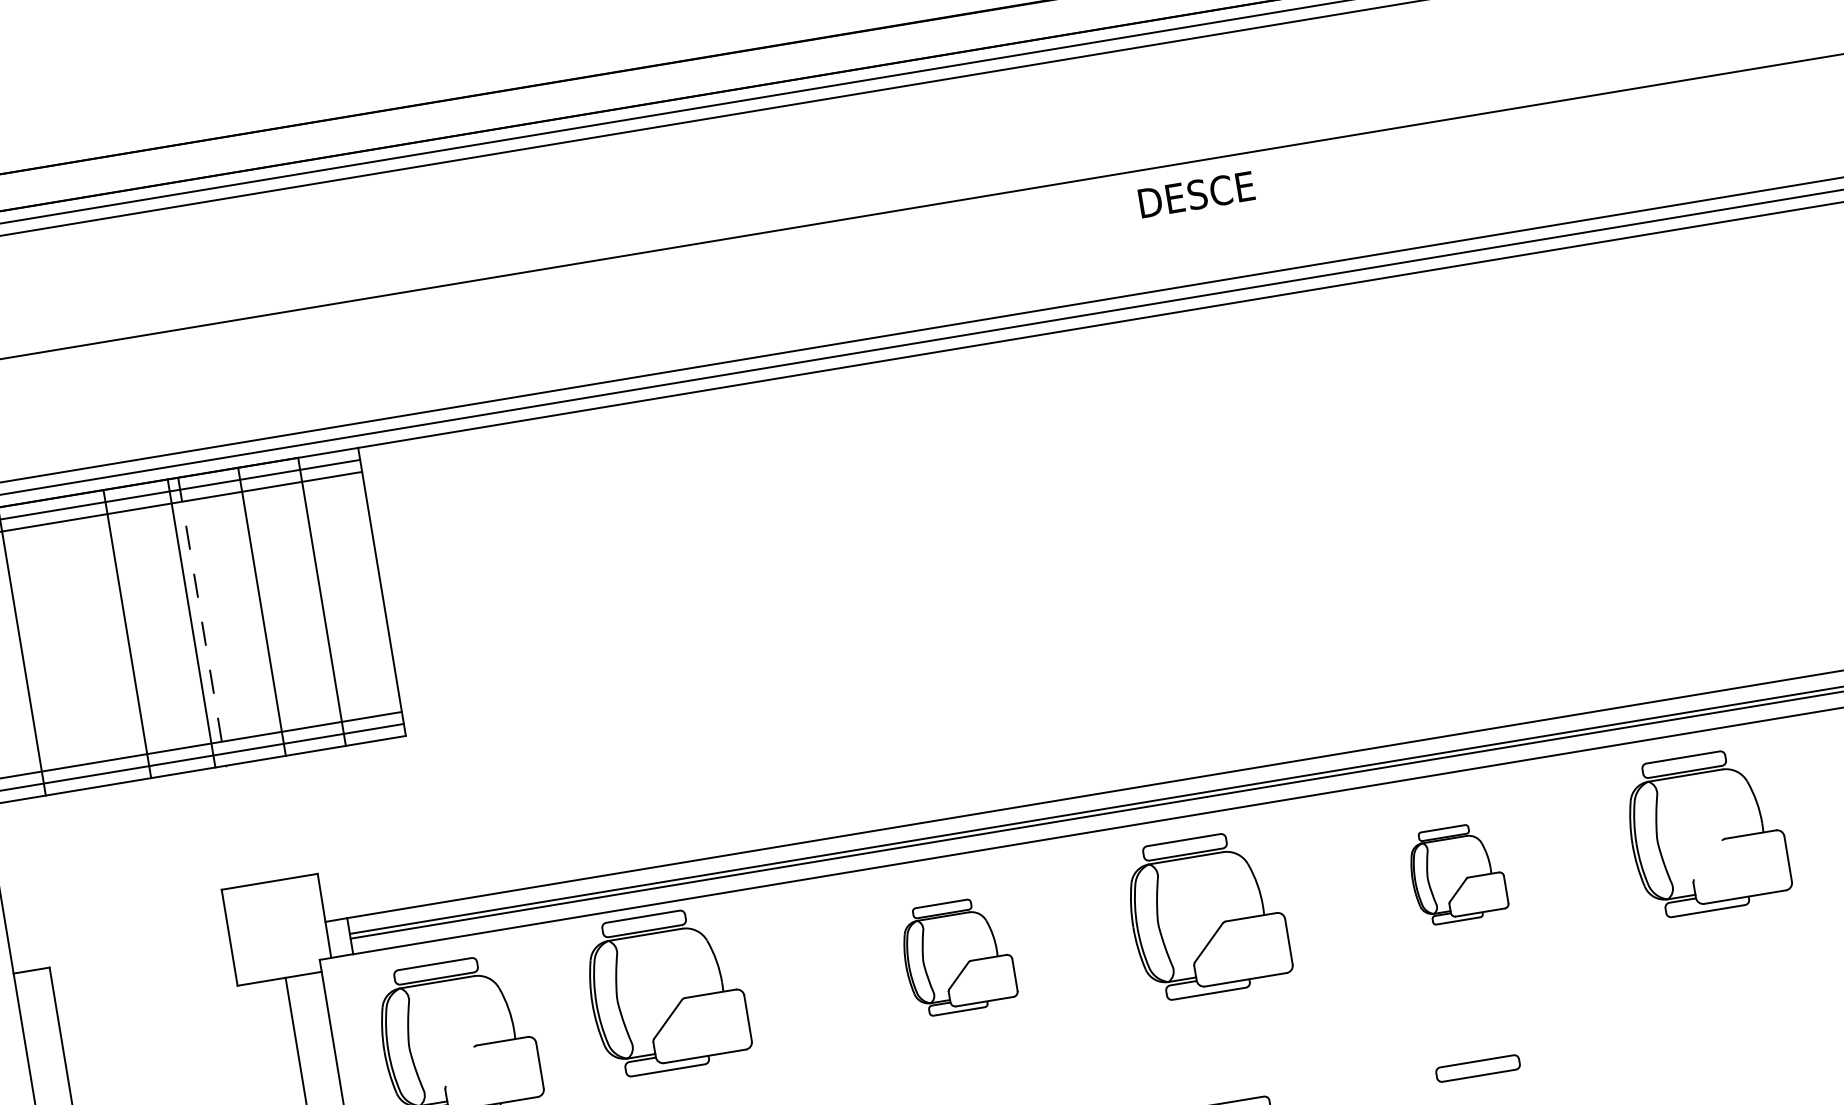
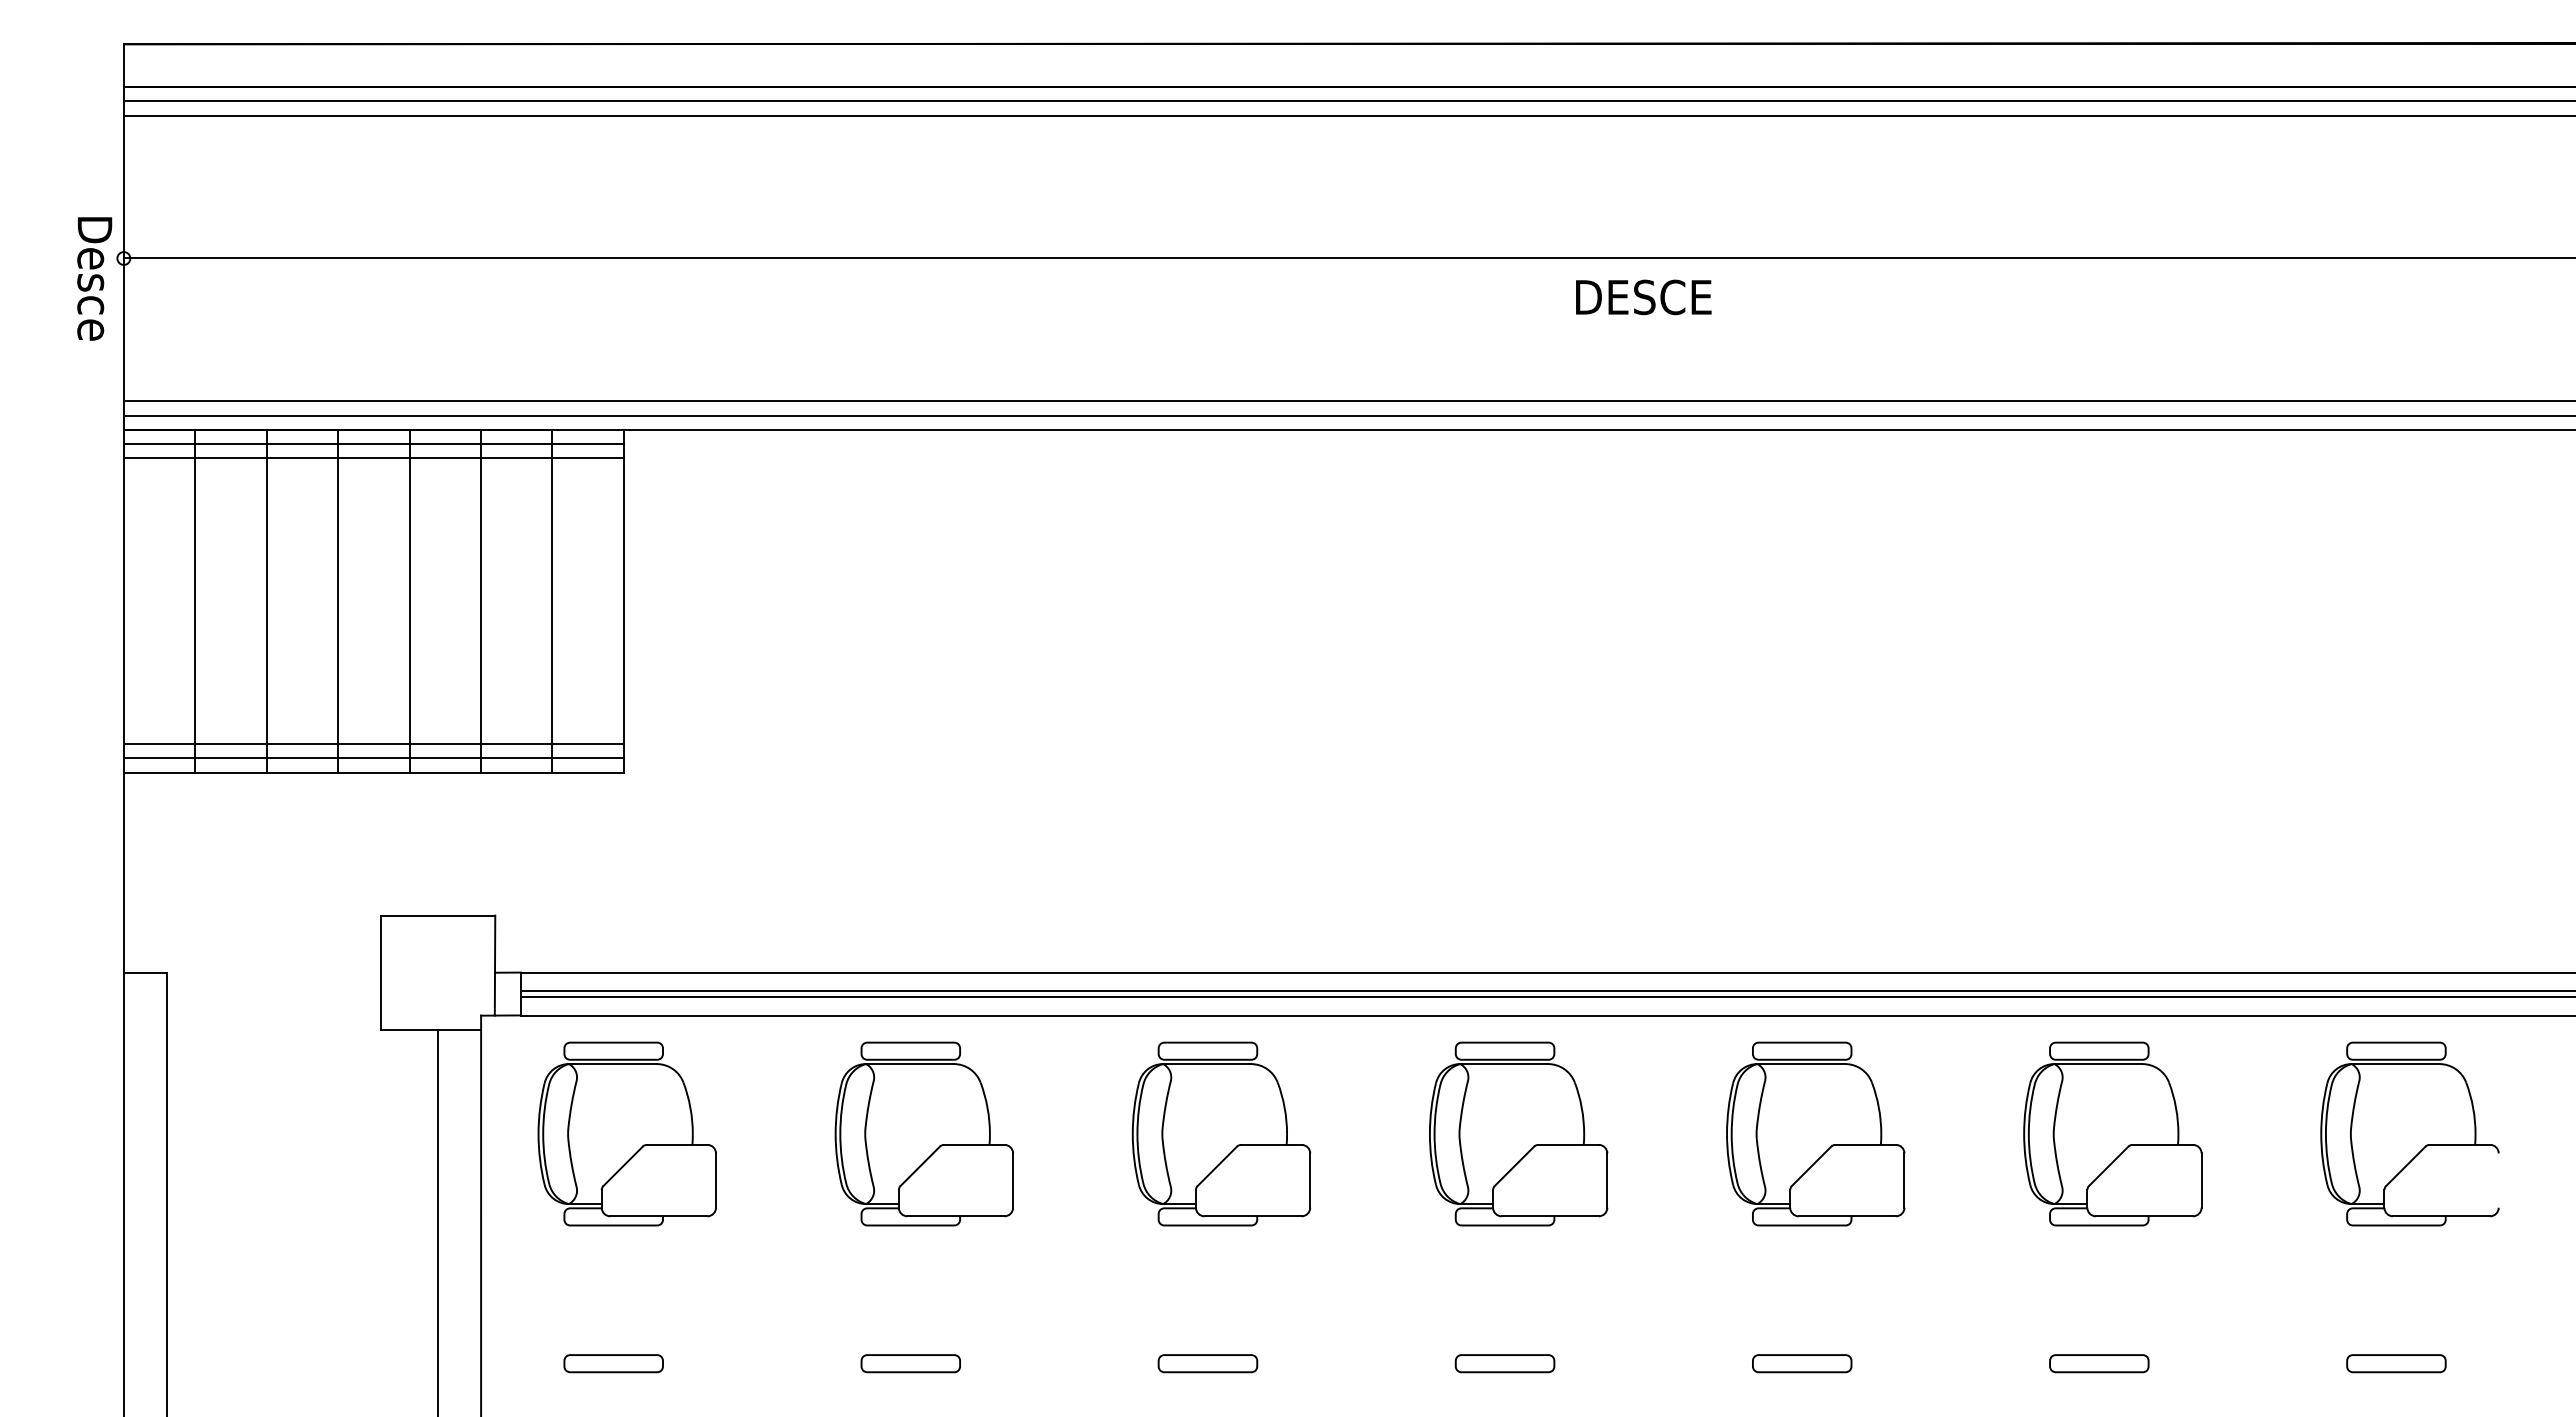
line: (201, 621) -> (409, 601), dashed -> solid
line: (191, 622) -> (338, 600), moved
line: (127, 633) -> (266, 600), moved
line: (1708, 860) -> (2108, 1166), added
part: (1457, 873) -> (1815, 1133), size x1.67
part: (958, 955) -> (1221, 1133), size x1.43
part: (666, 991) -> (923, 1133), moved
part: (1727, 1027) -> (2099, 1363), added
line: (459, 1066) -> (622, 1166), added

